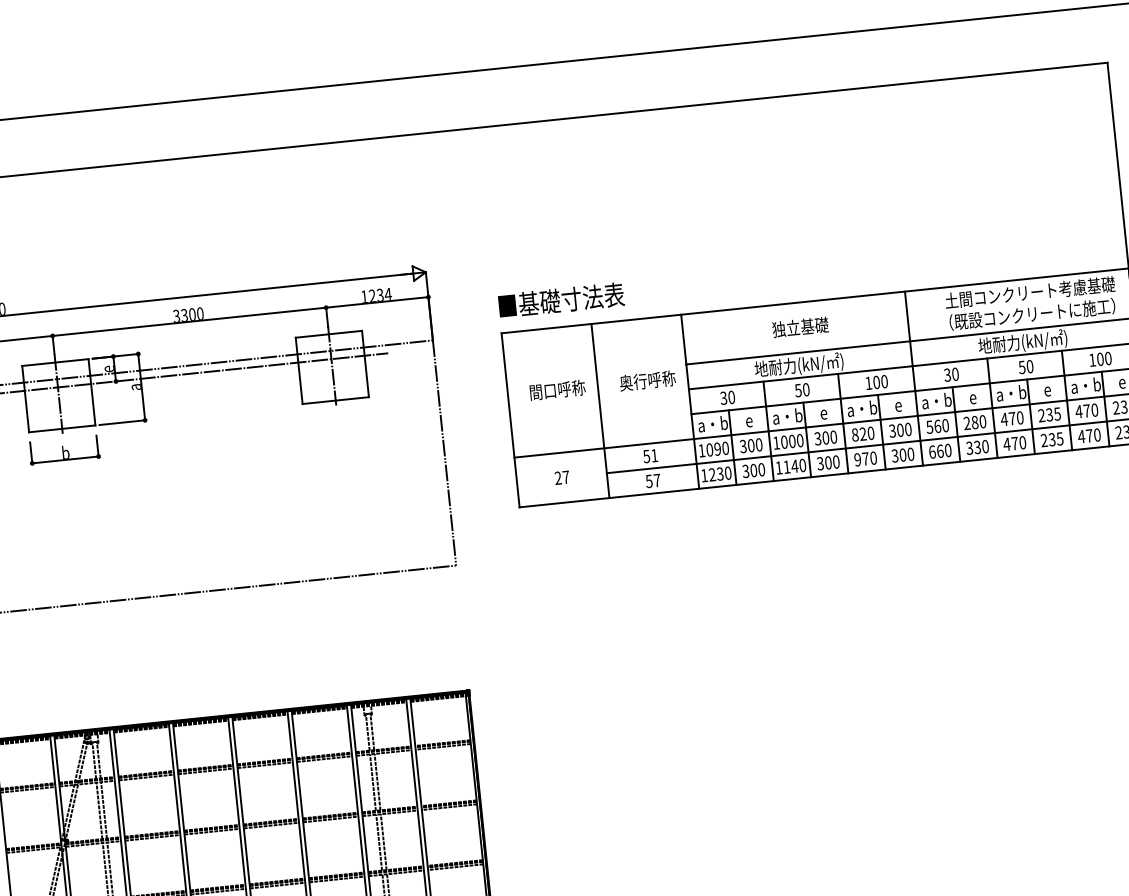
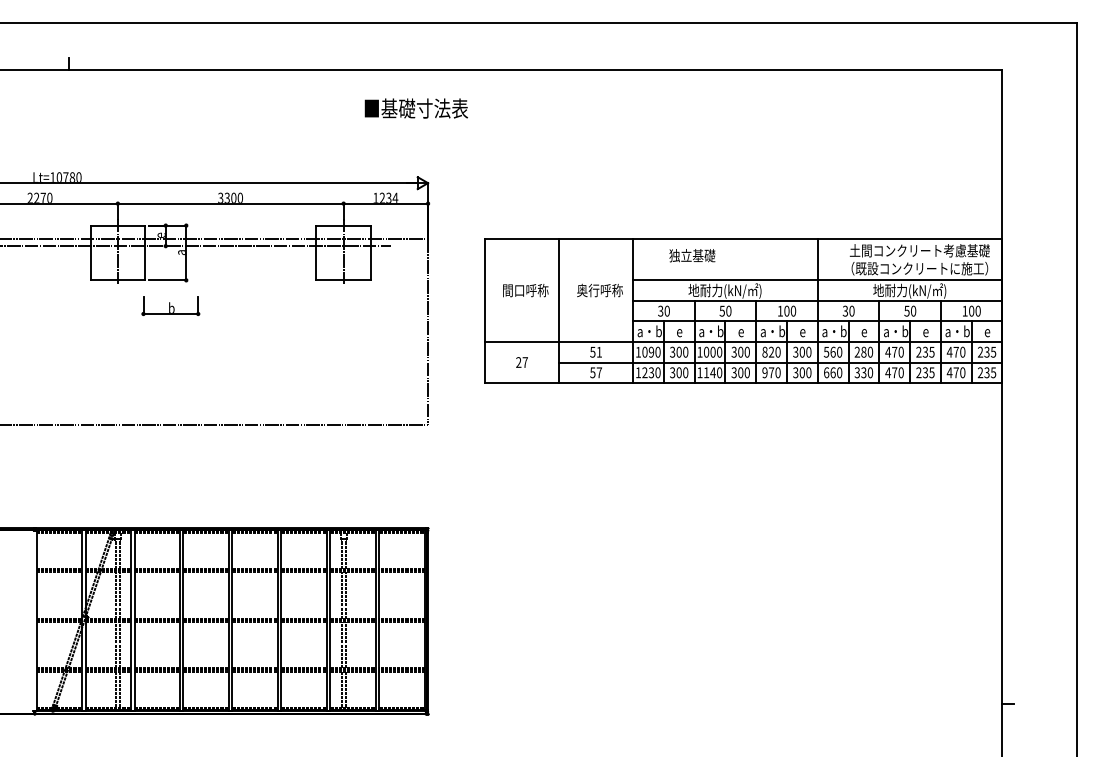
text: (560, 300) -> (415, 108), moved
text: (800, 327) -> (692, 255), moved
part: (63, 449) -> (170, 305), moved

